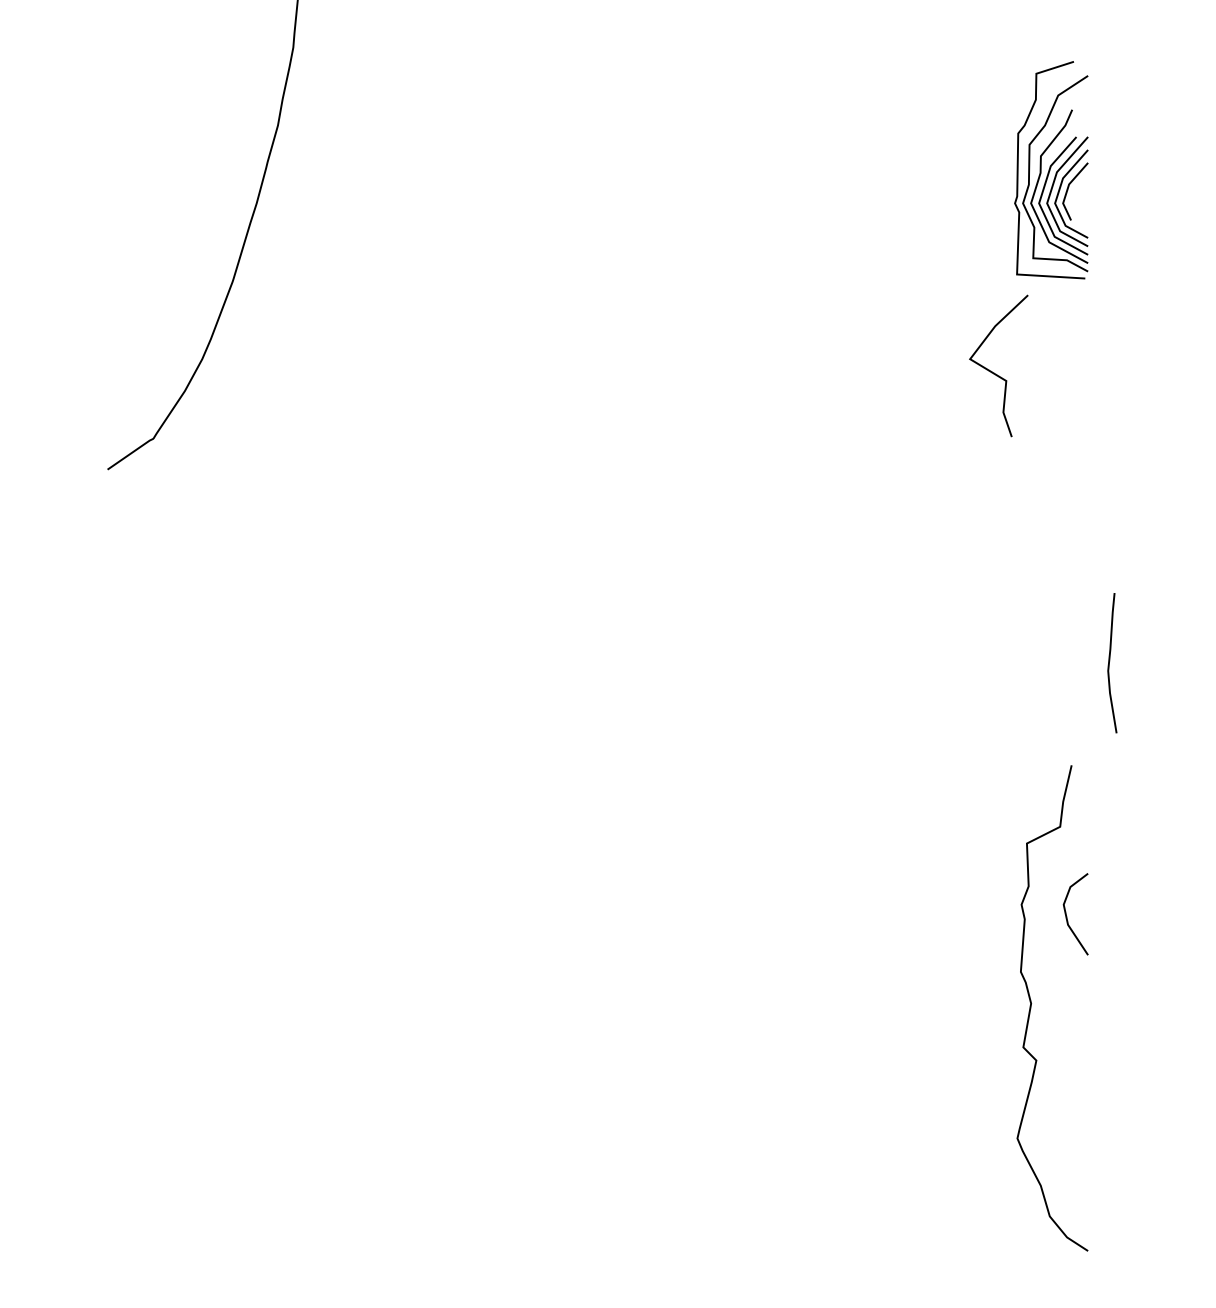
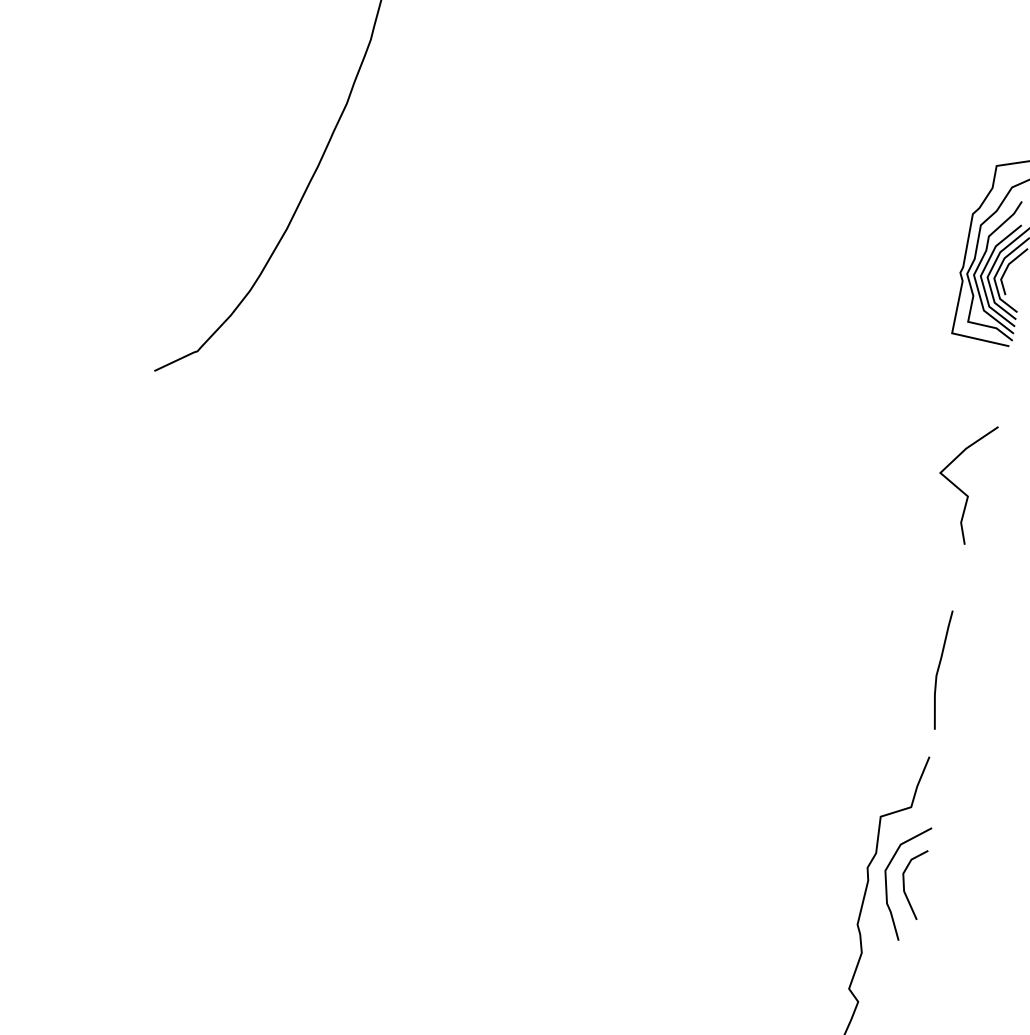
curve: (994, 372) -> (959, 487), moved
curve: (1110, 661) -> (939, 668), moved
curve: (1046, 916) -> (887, 881), added

